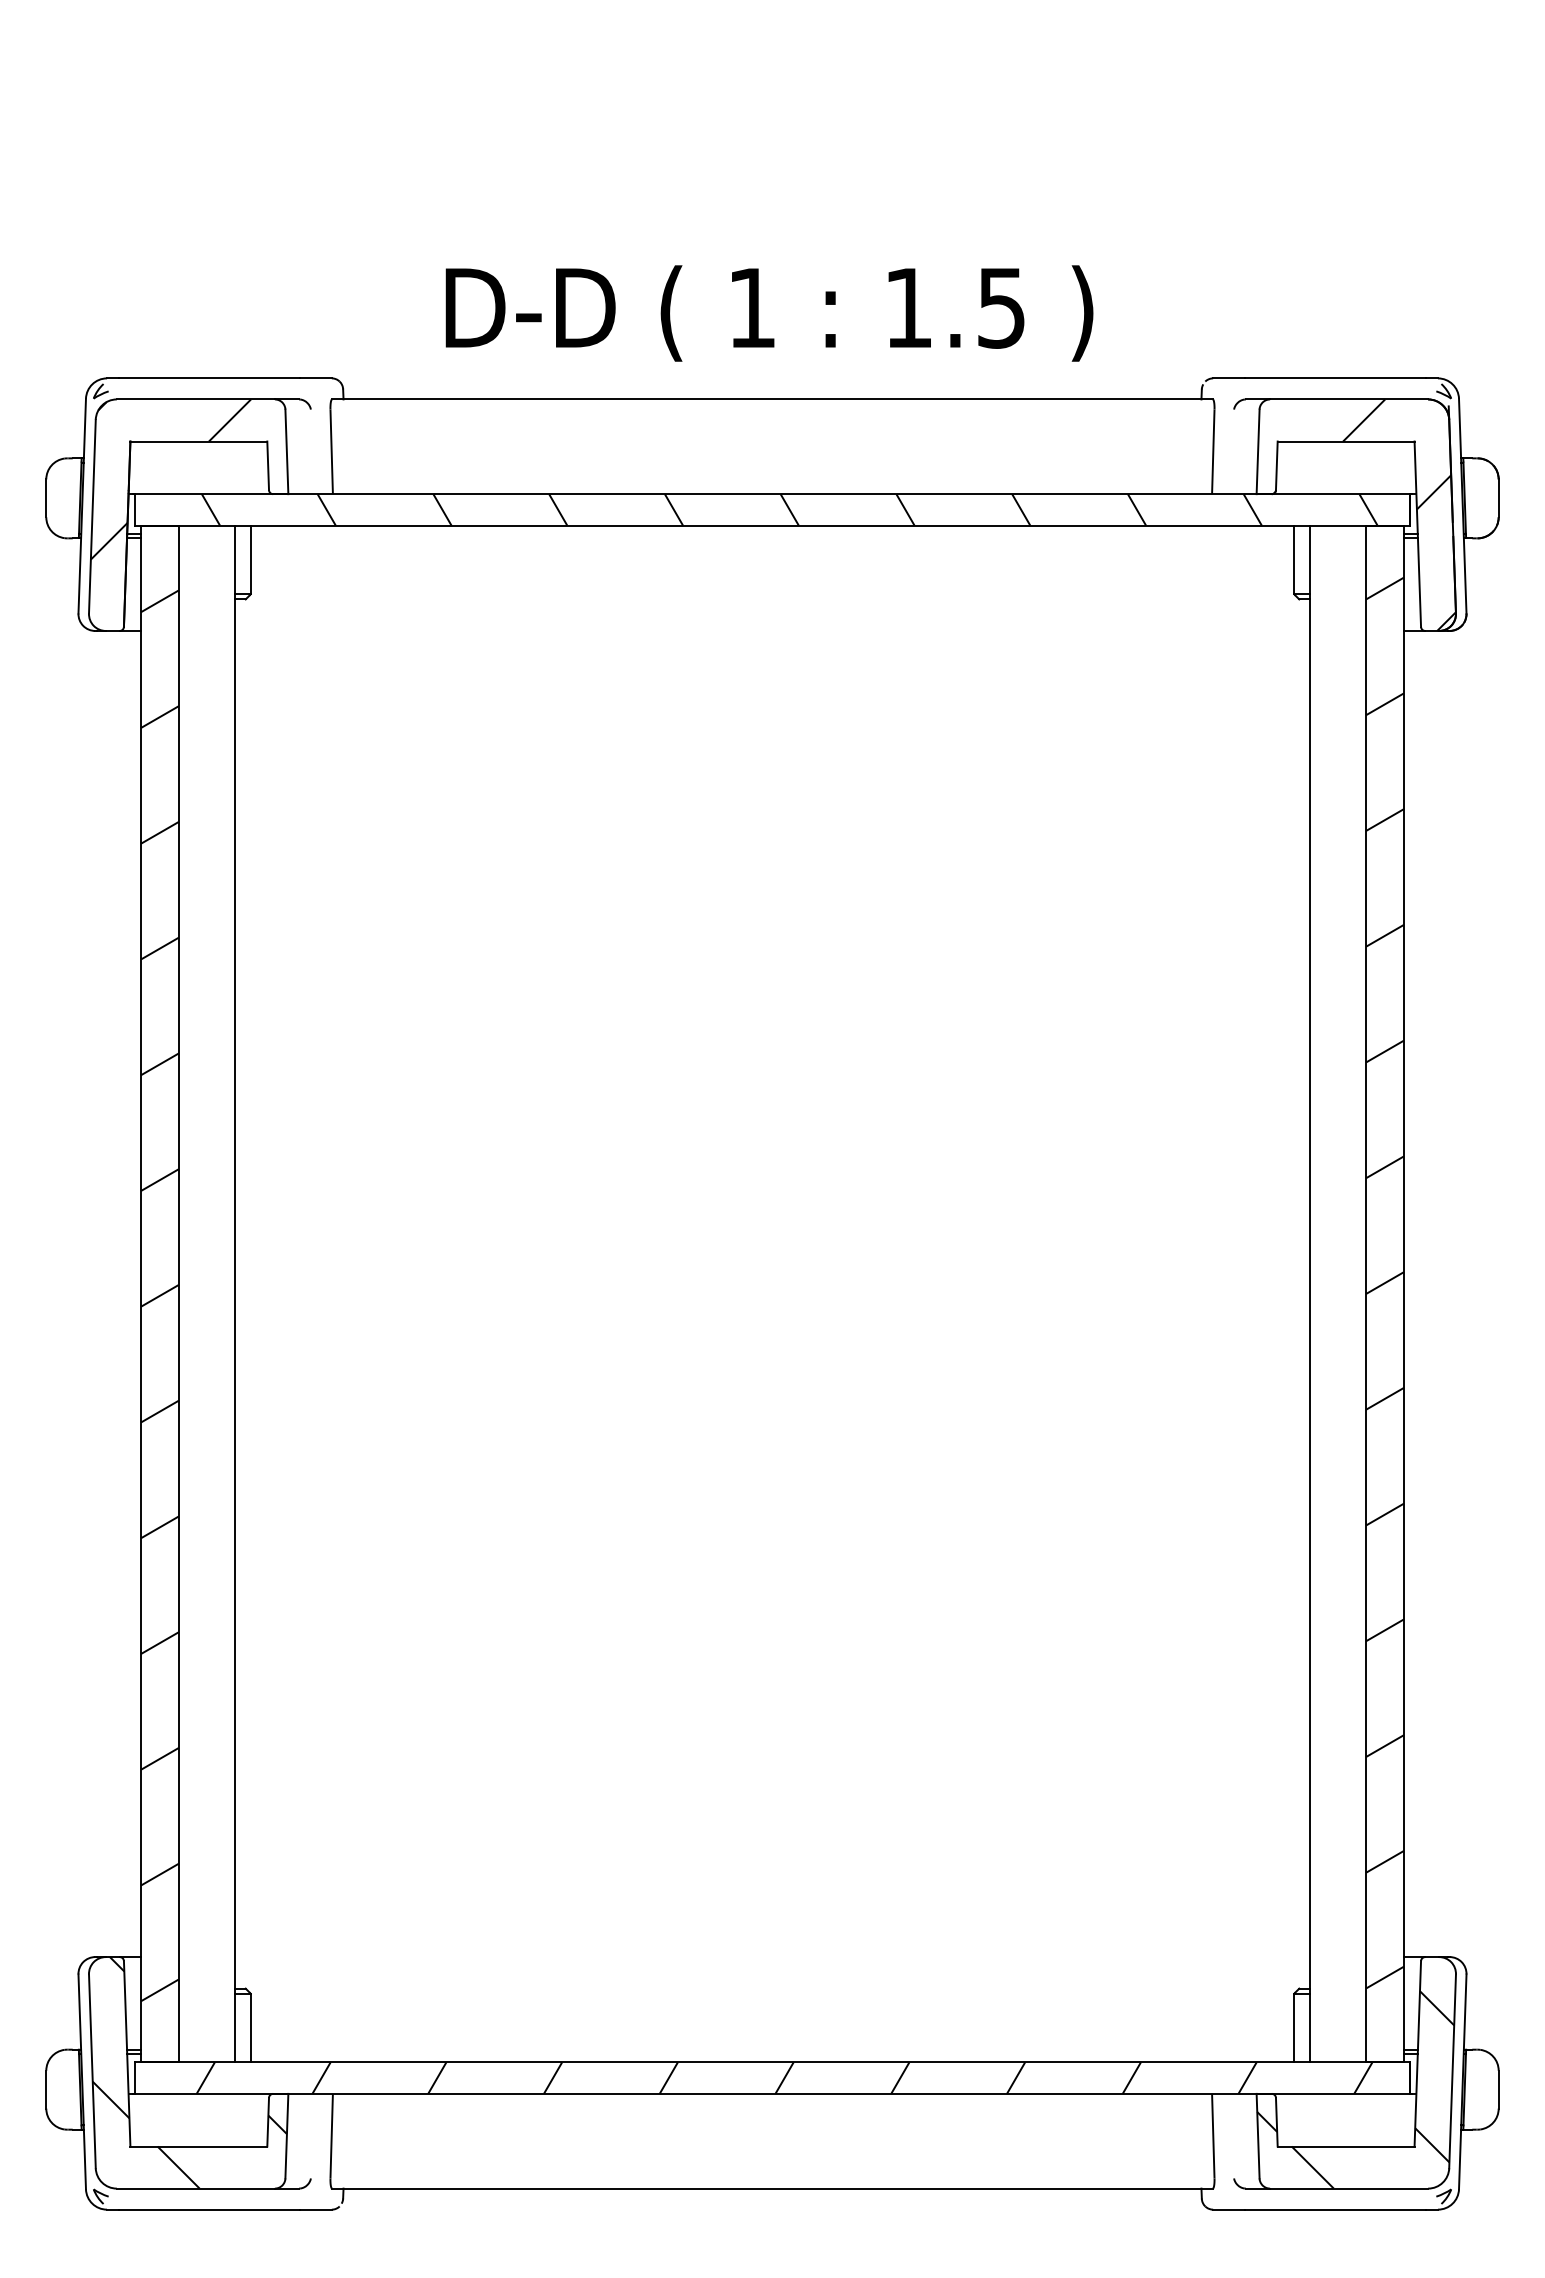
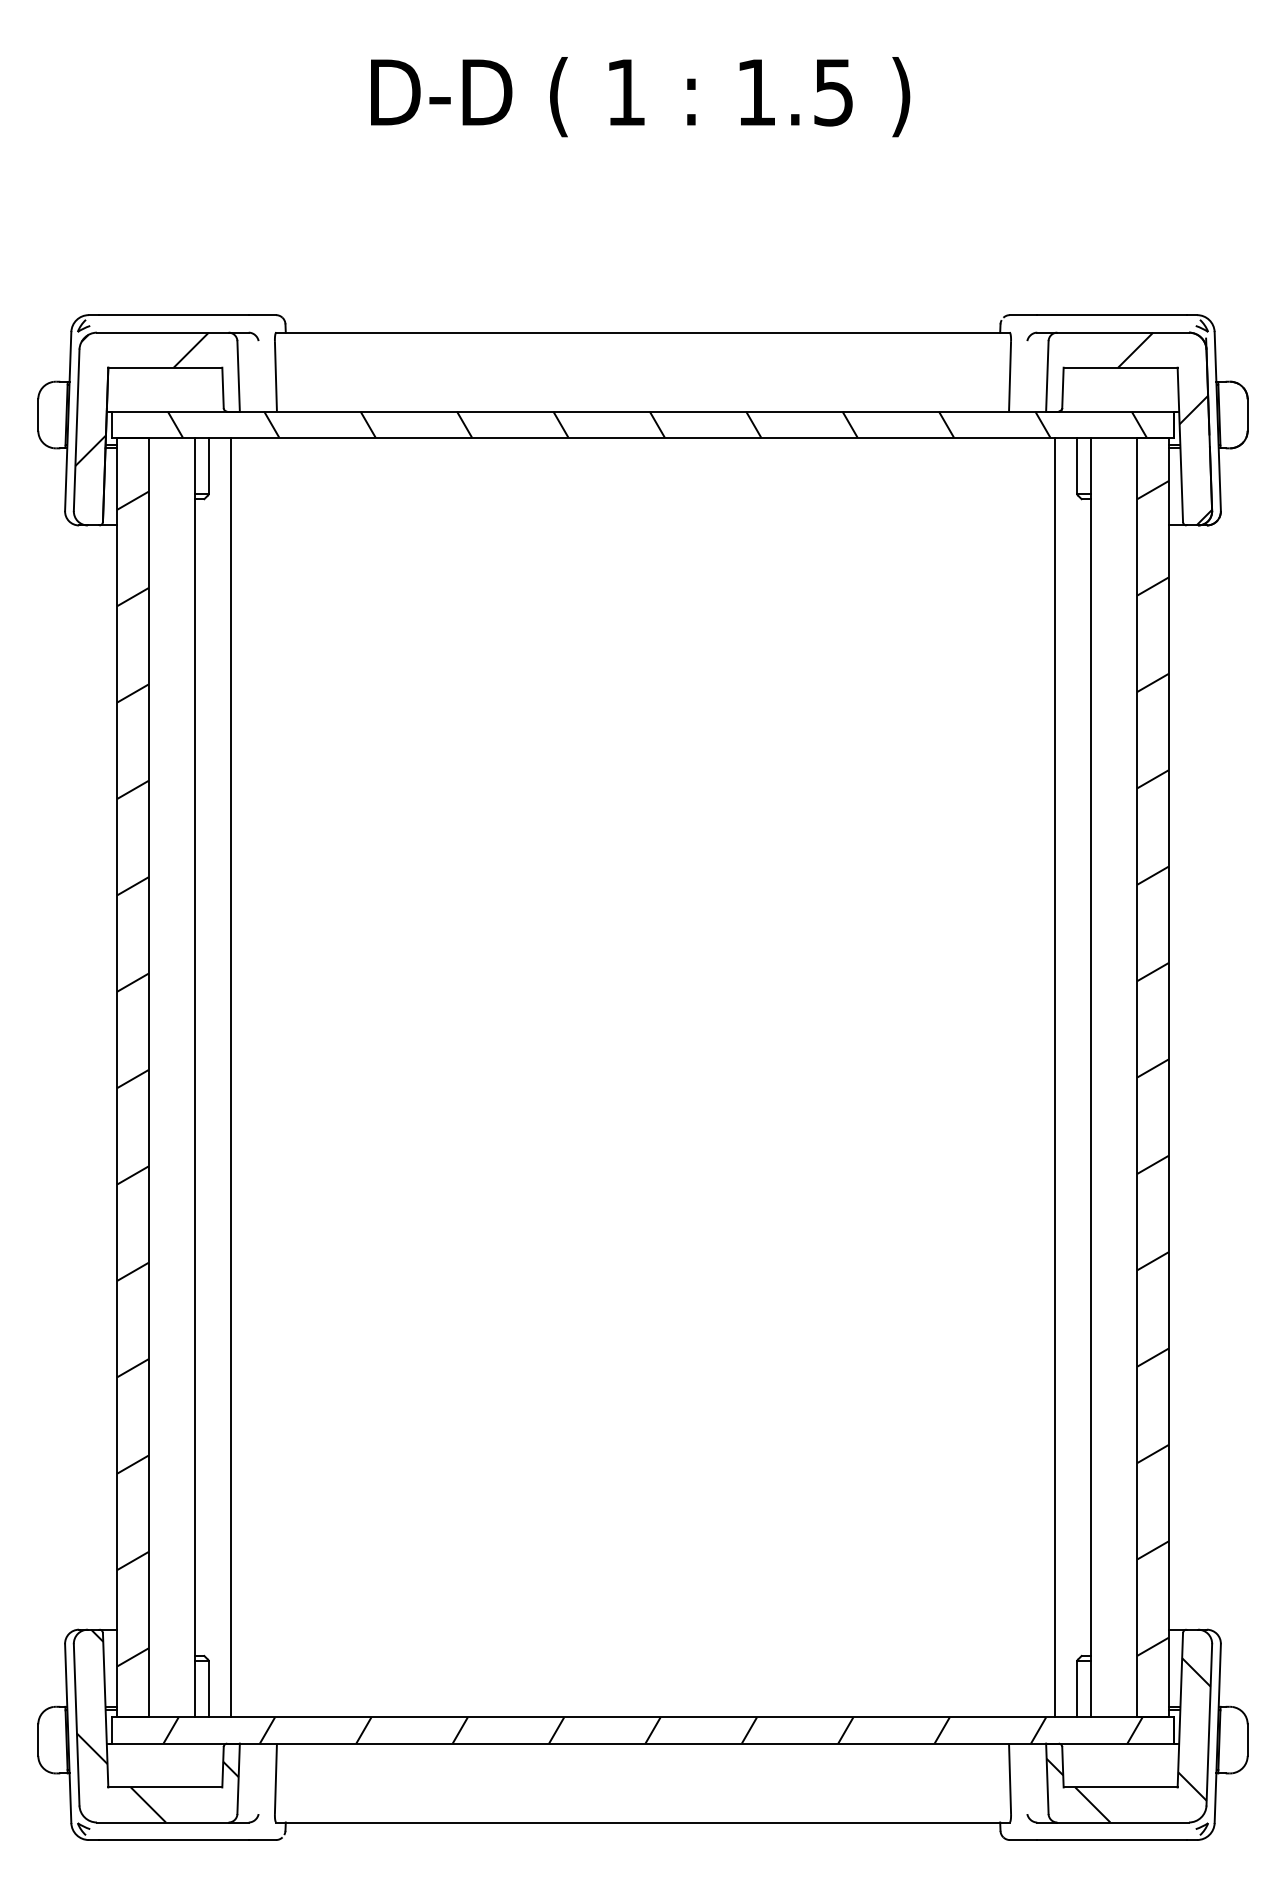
text: (769, 313) -> (640, 97), moved
line: (277, 1293) -> (230, 1077), added
line: (1267, 1293) -> (1055, 1077), added

